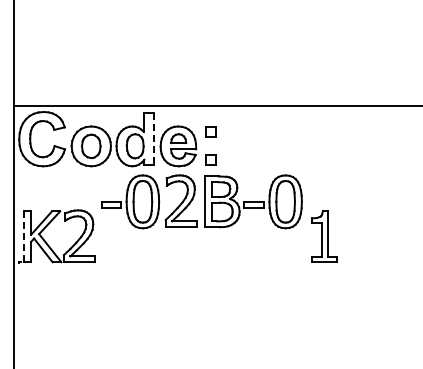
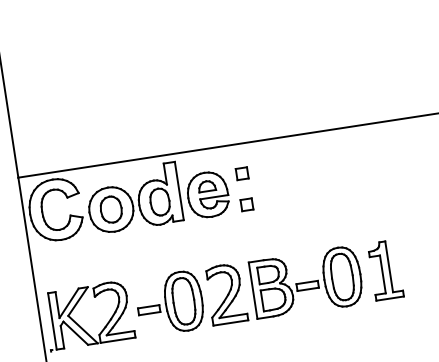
line: (153, 139) -> (179, 191), dashed -> solid
part: (201, 201) -> (248, 290), moved
line: (24, 236) -> (52, 321), dashed -> solid

